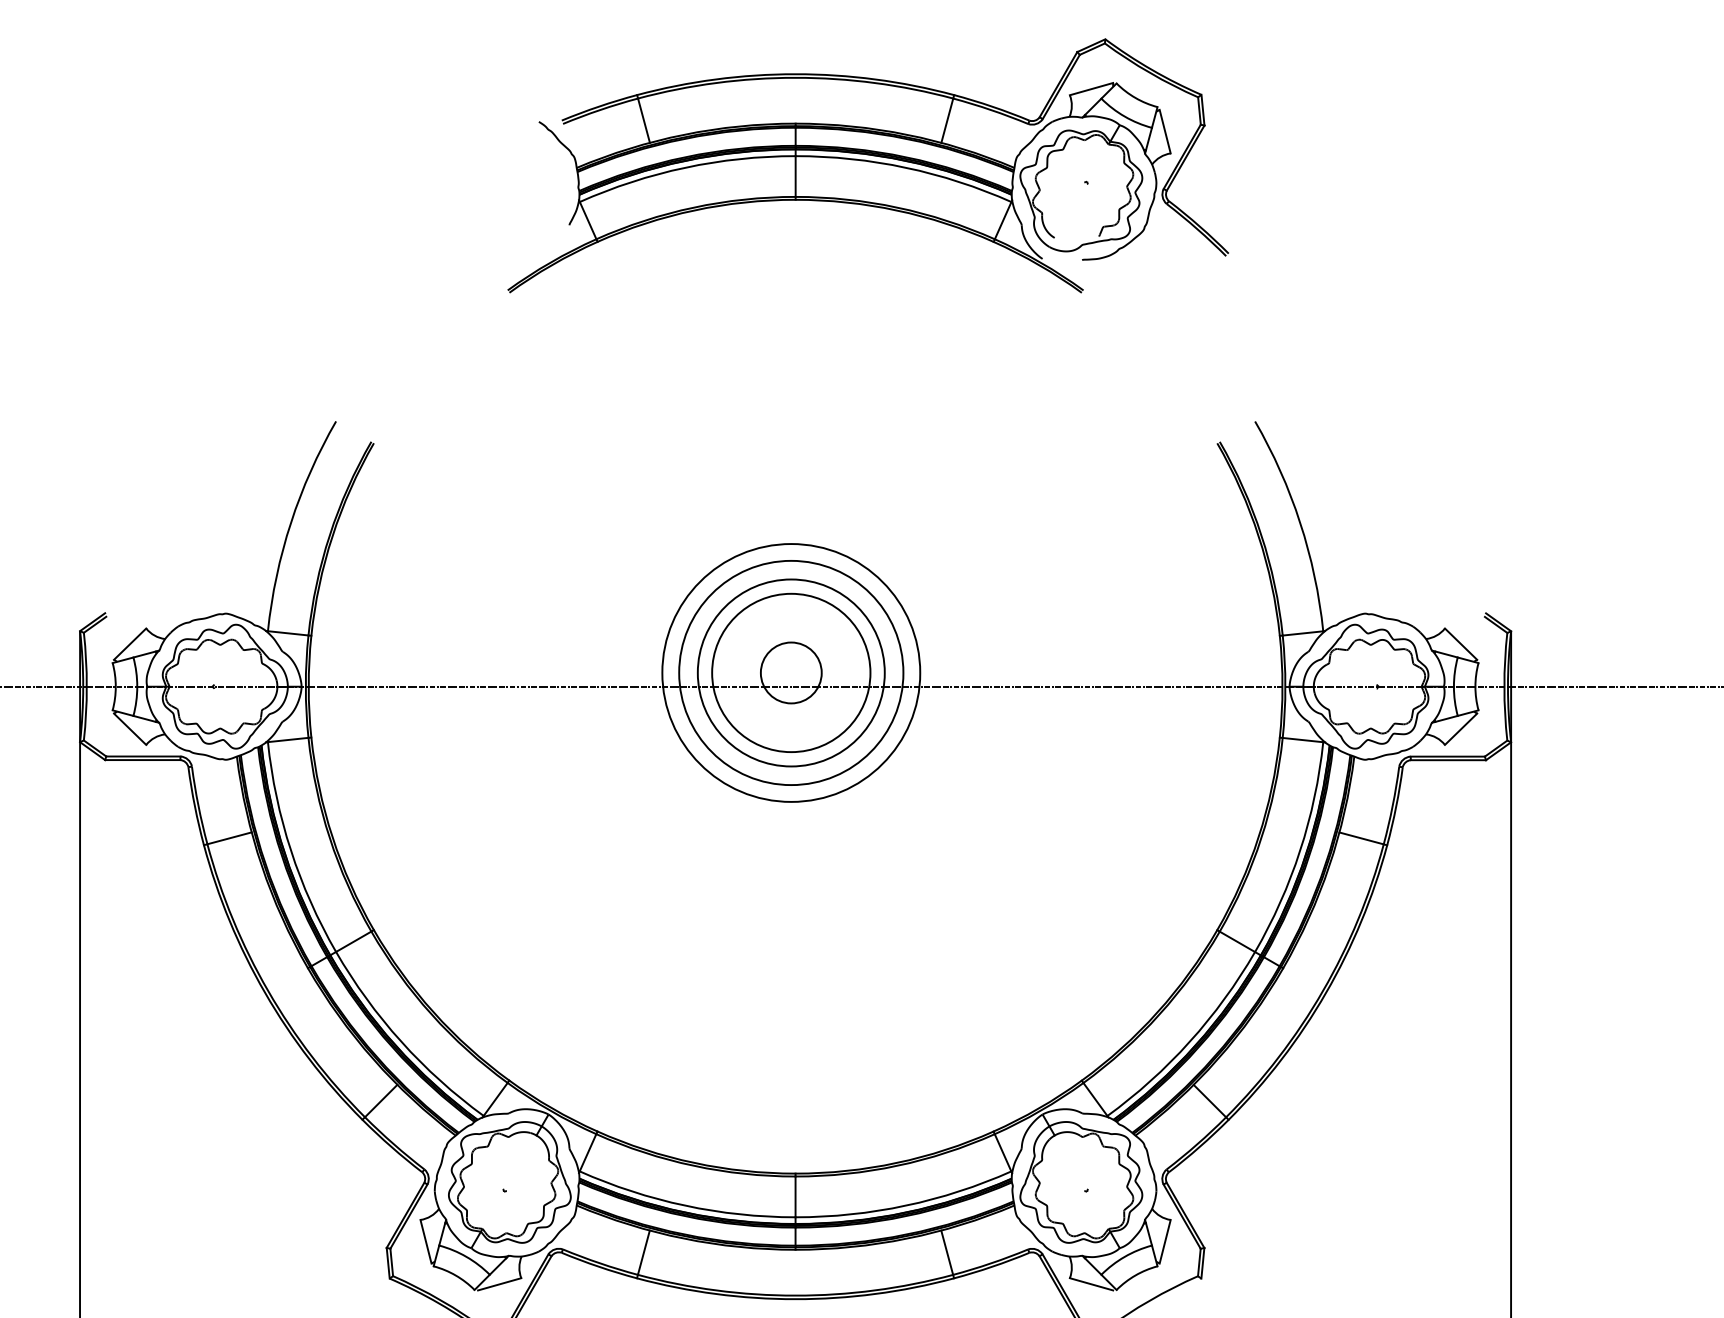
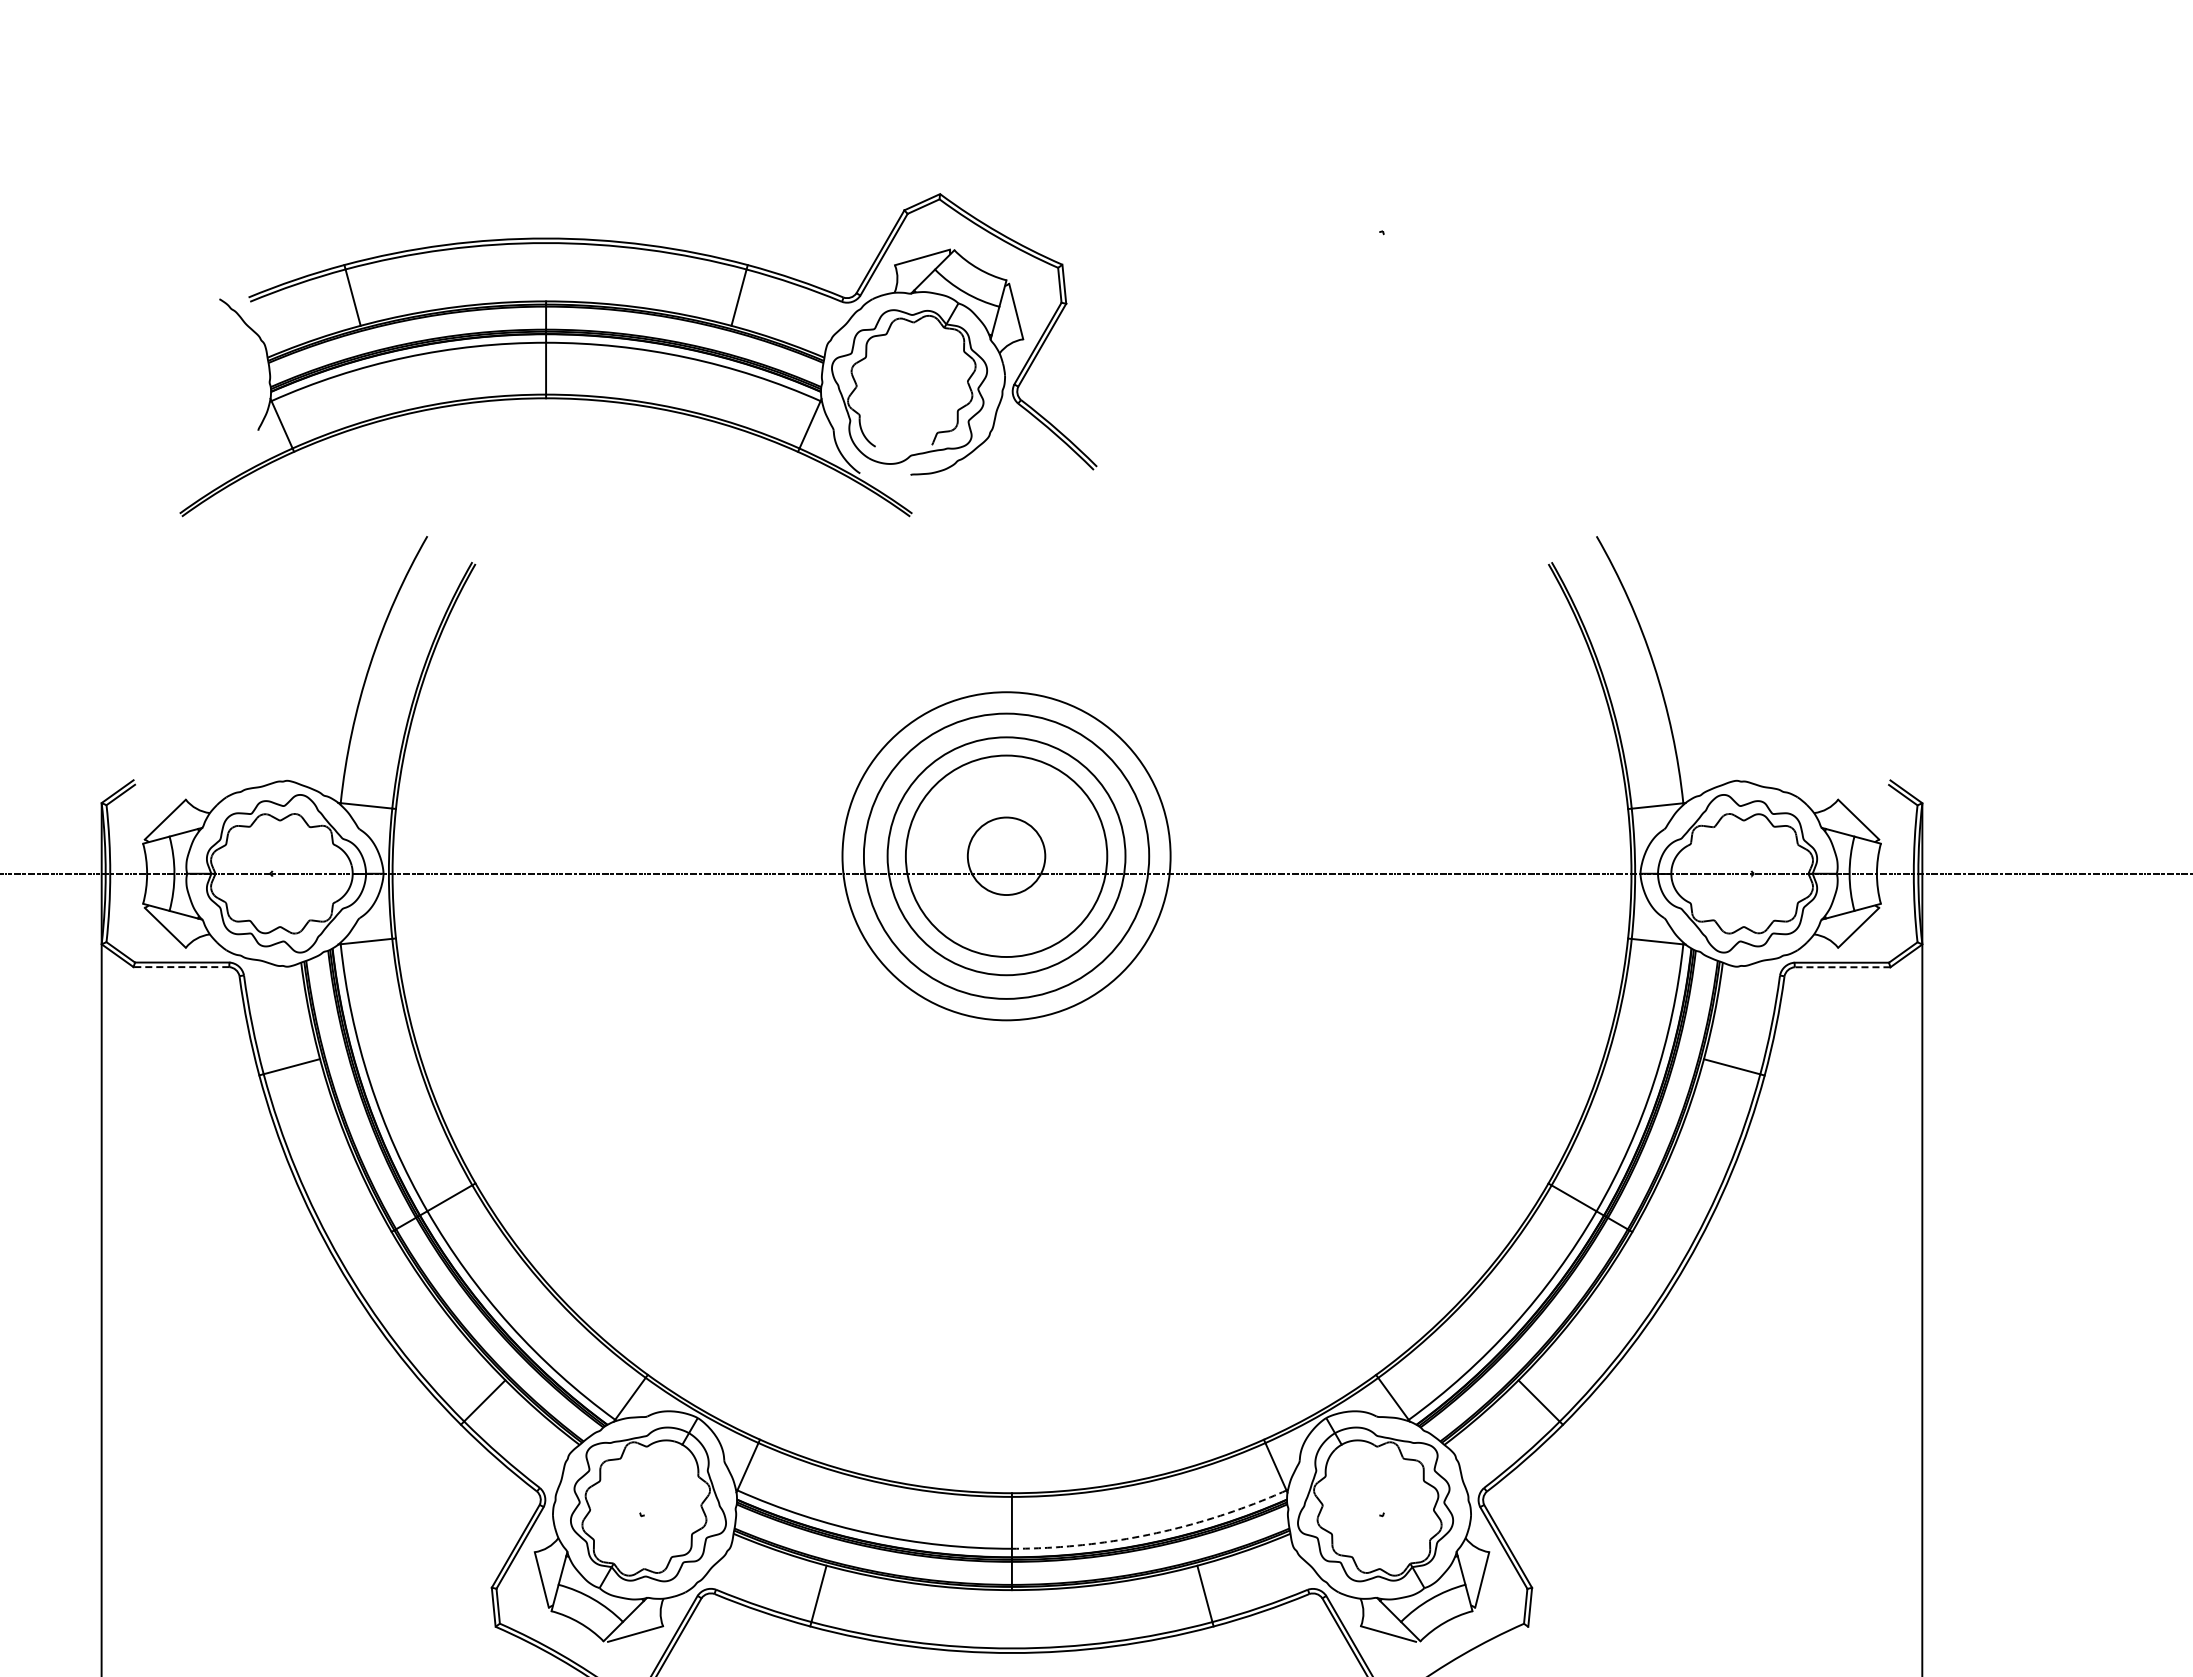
part: (868, 166) -> (638, 355), moved
line: (142, 760) -> (181, 967), solid -> dashed
line: (1448, 760) -> (1842, 967), solid -> dashed
arc: (906, 1206) -> (1152, 1534), solid -> dashed

